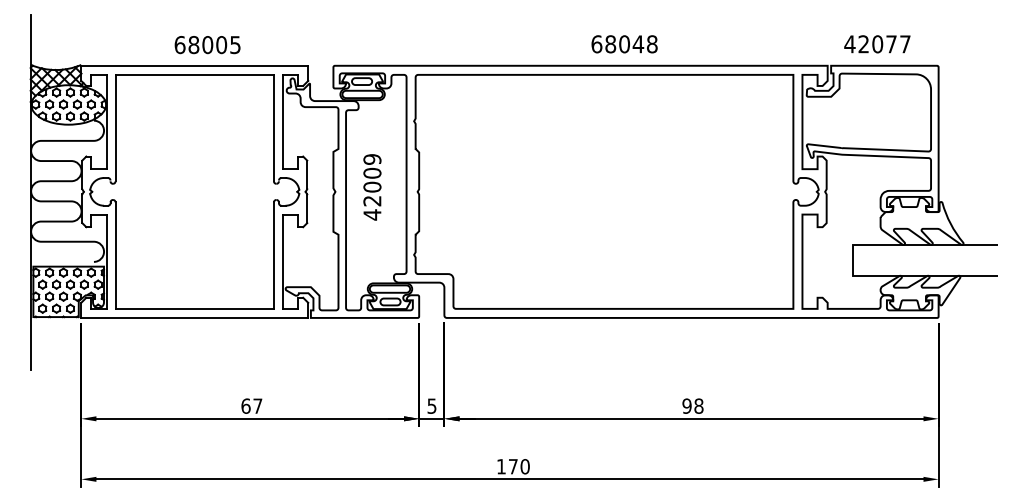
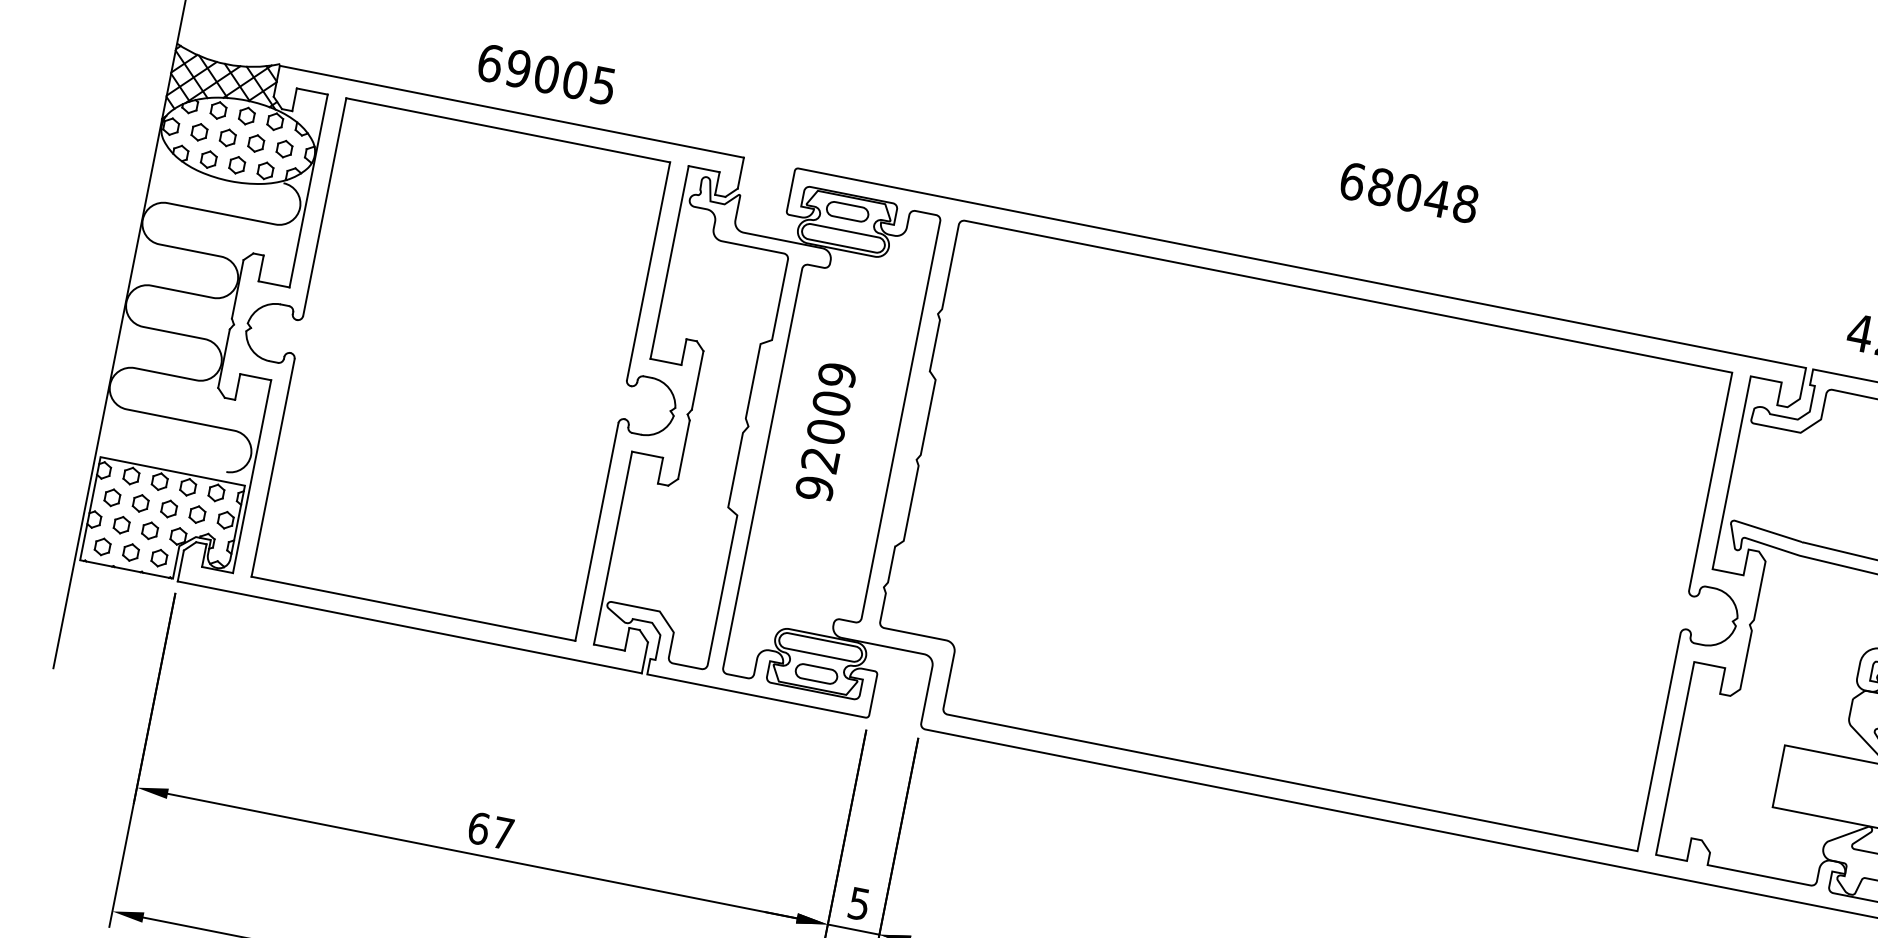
text: (624, 44) -> (1408, 193), moved
text: (193, 45) -> (517, 69), 68005 -> 69005
text: (372, 214) -> (815, 487), 42009 -> 92009

